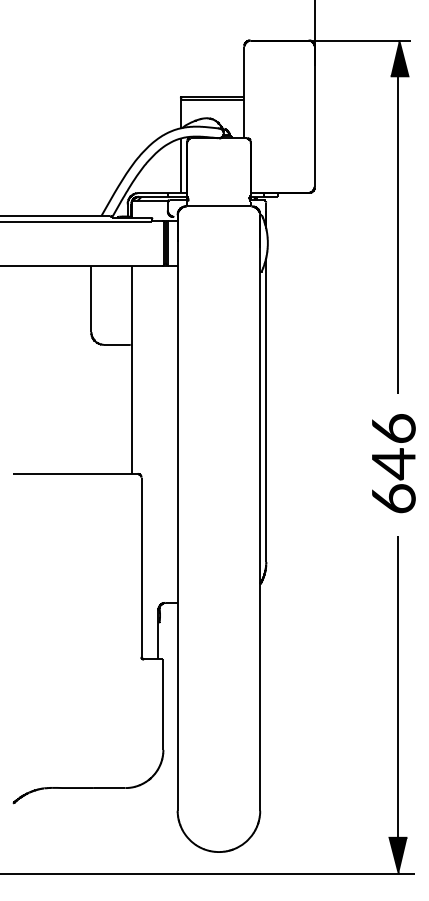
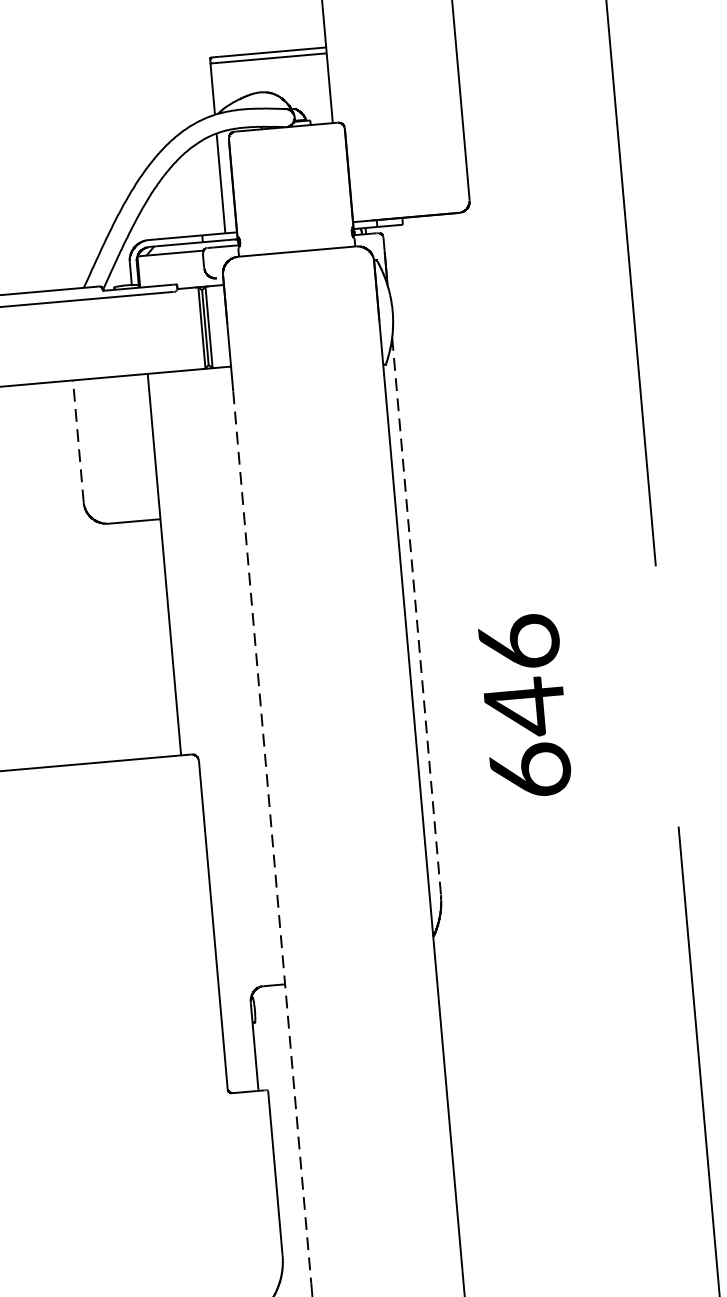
line: (91, 298) -> (78, 440), solid -> dashed
line: (266, 410) -> (416, 617), solid -> dashed
text: (393, 463) -> (524, 706), moved
line: (177, 522) -> (271, 837), solid -> dashed

